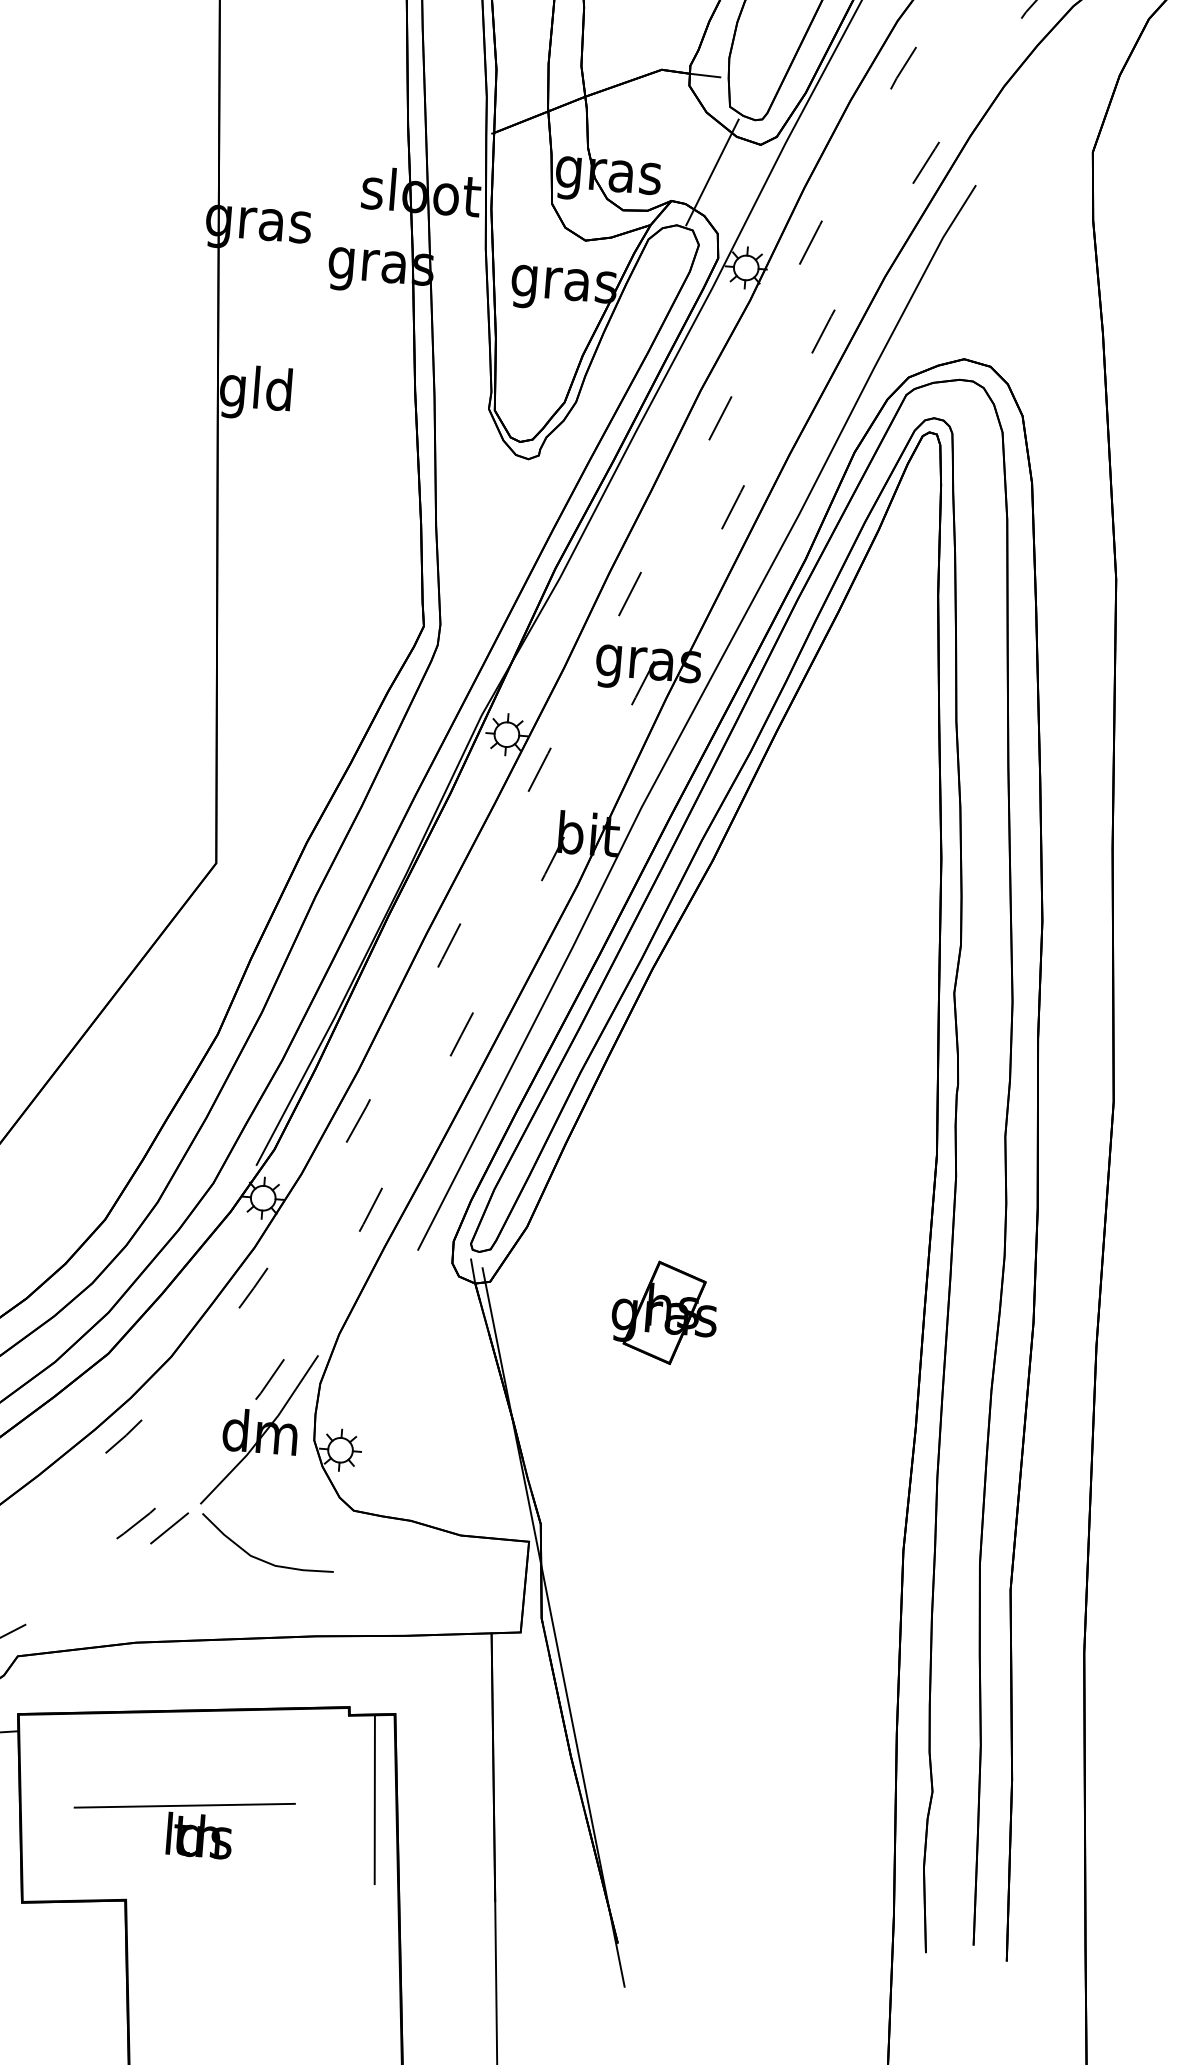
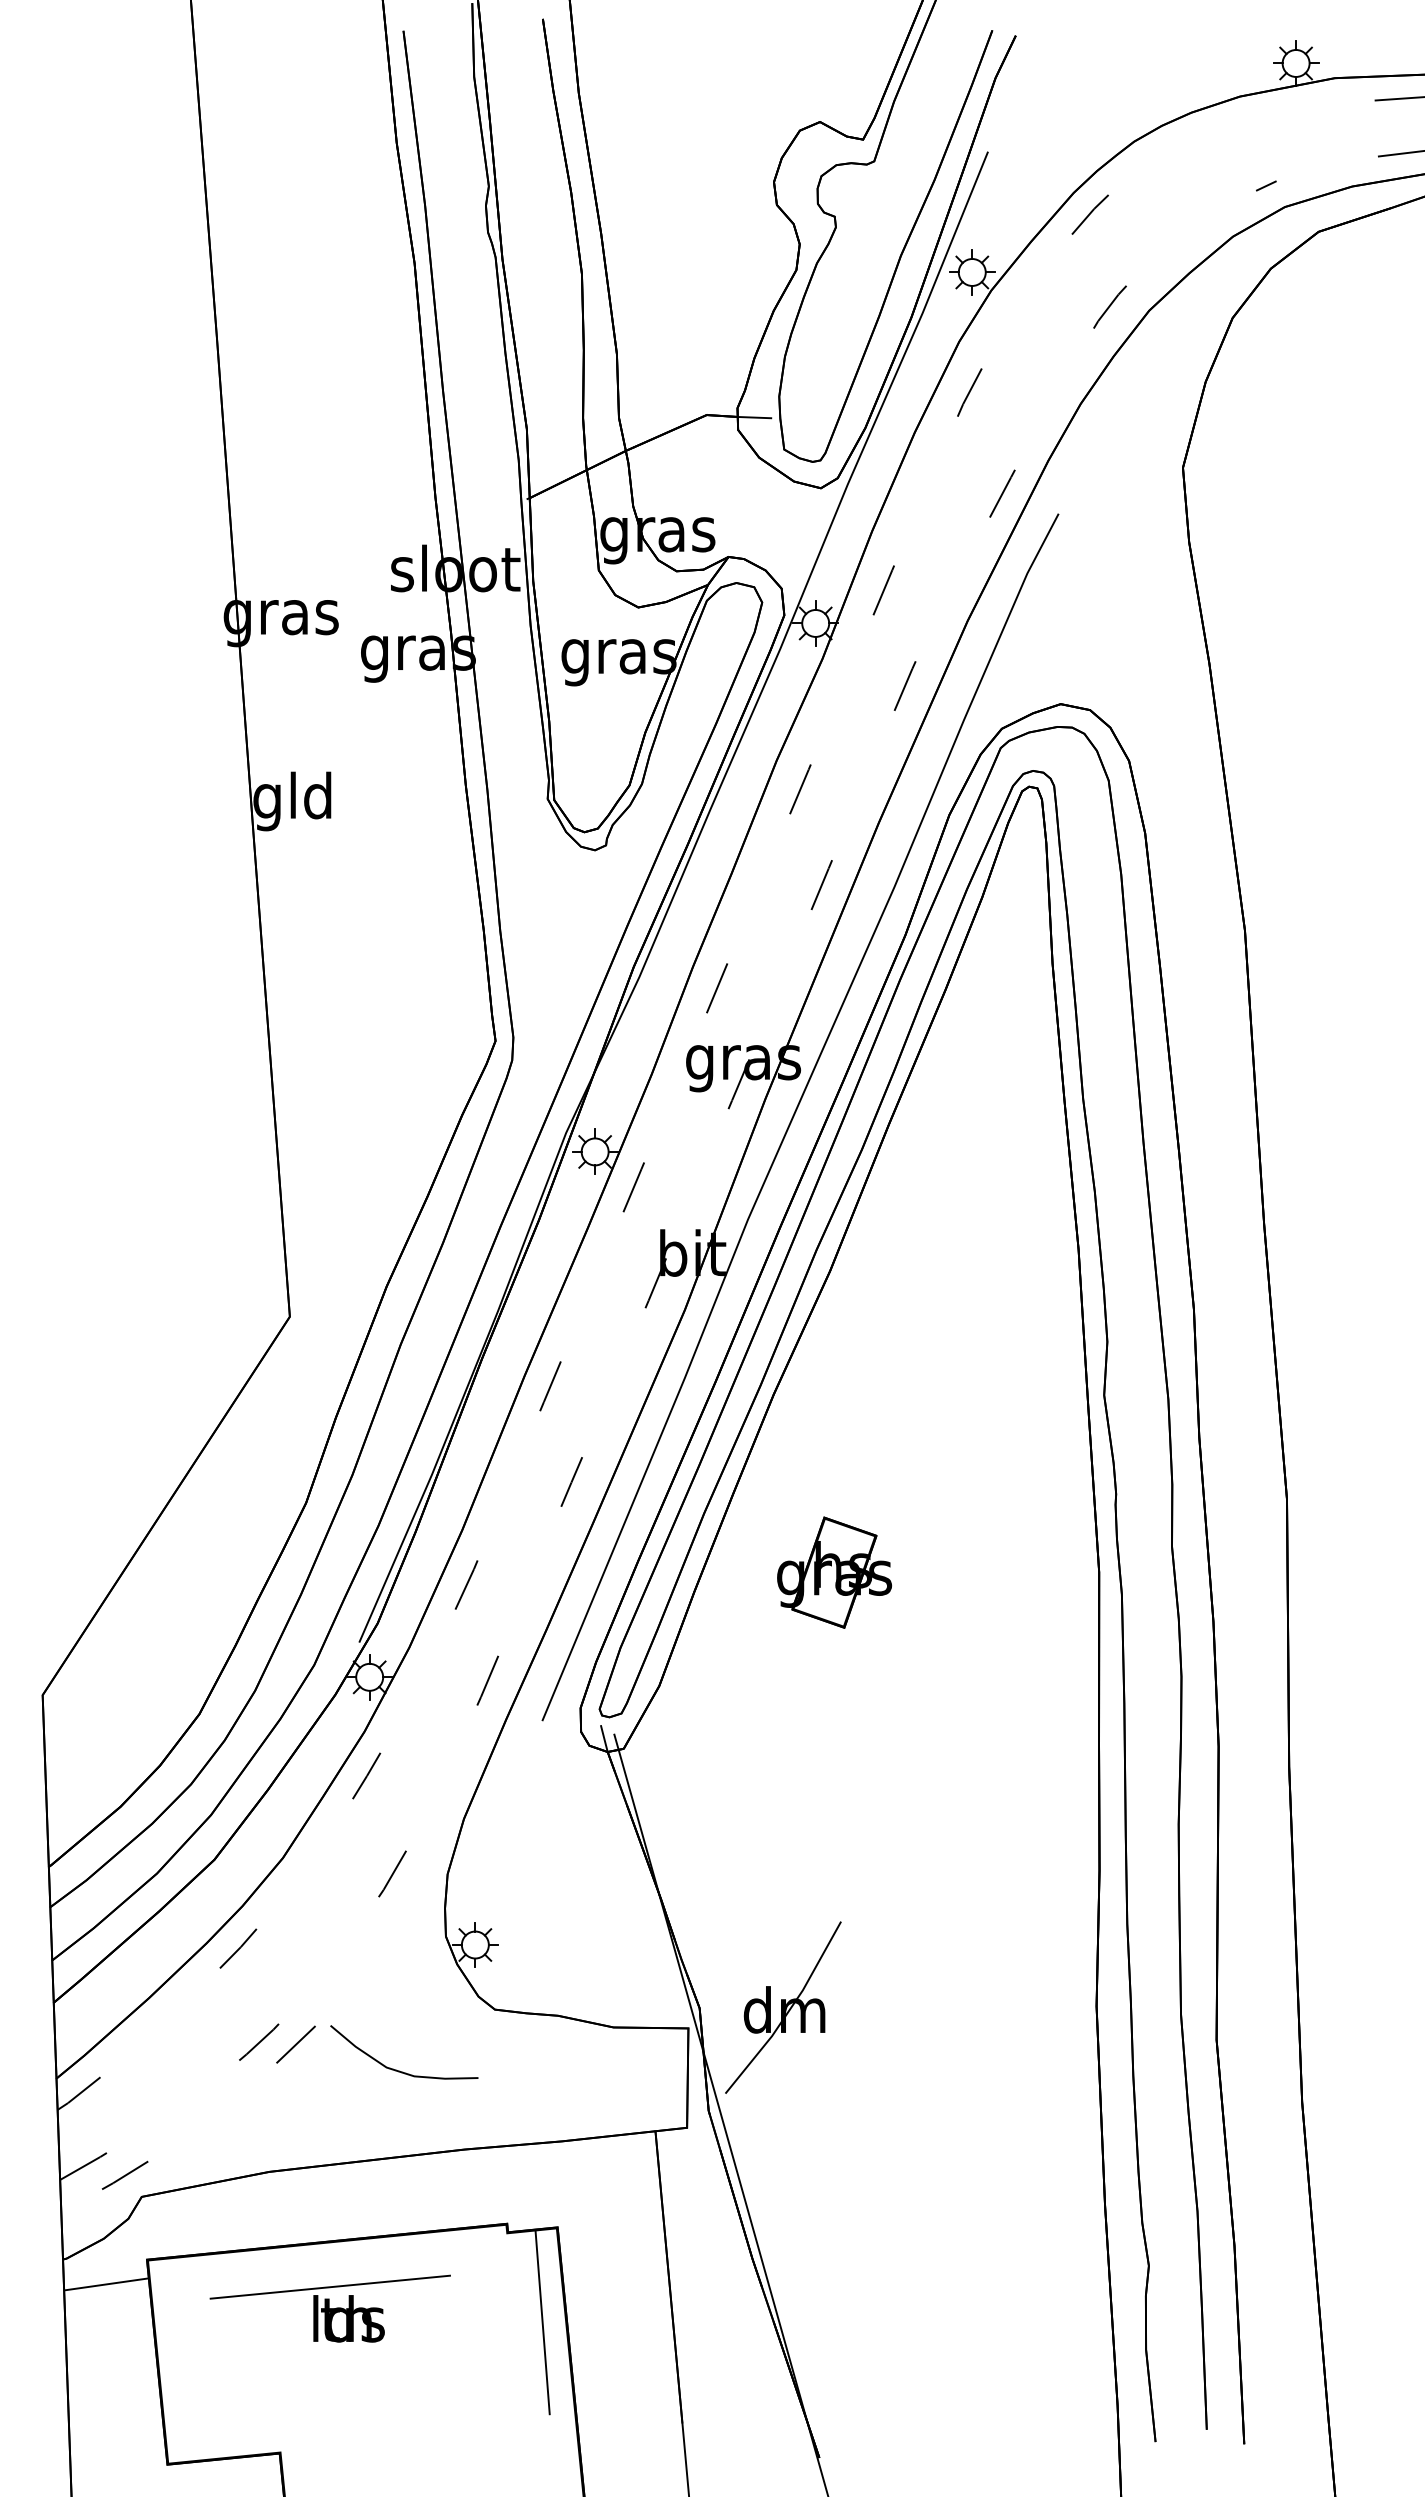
line: (712, 172) -> (770, 522), removed
part: (664, 1312) -> (834, 1572), moved
part: (259, 1429) -> (783, 2007), moved
part: (182, 1825) -> (329, 2308), moved

